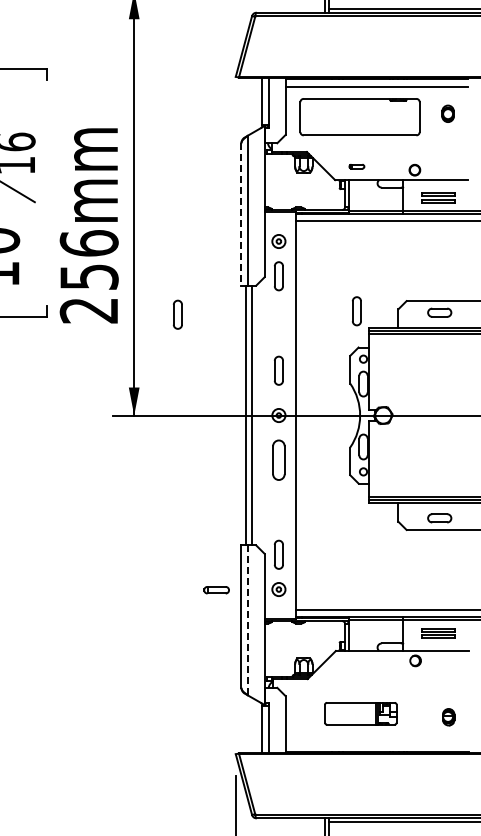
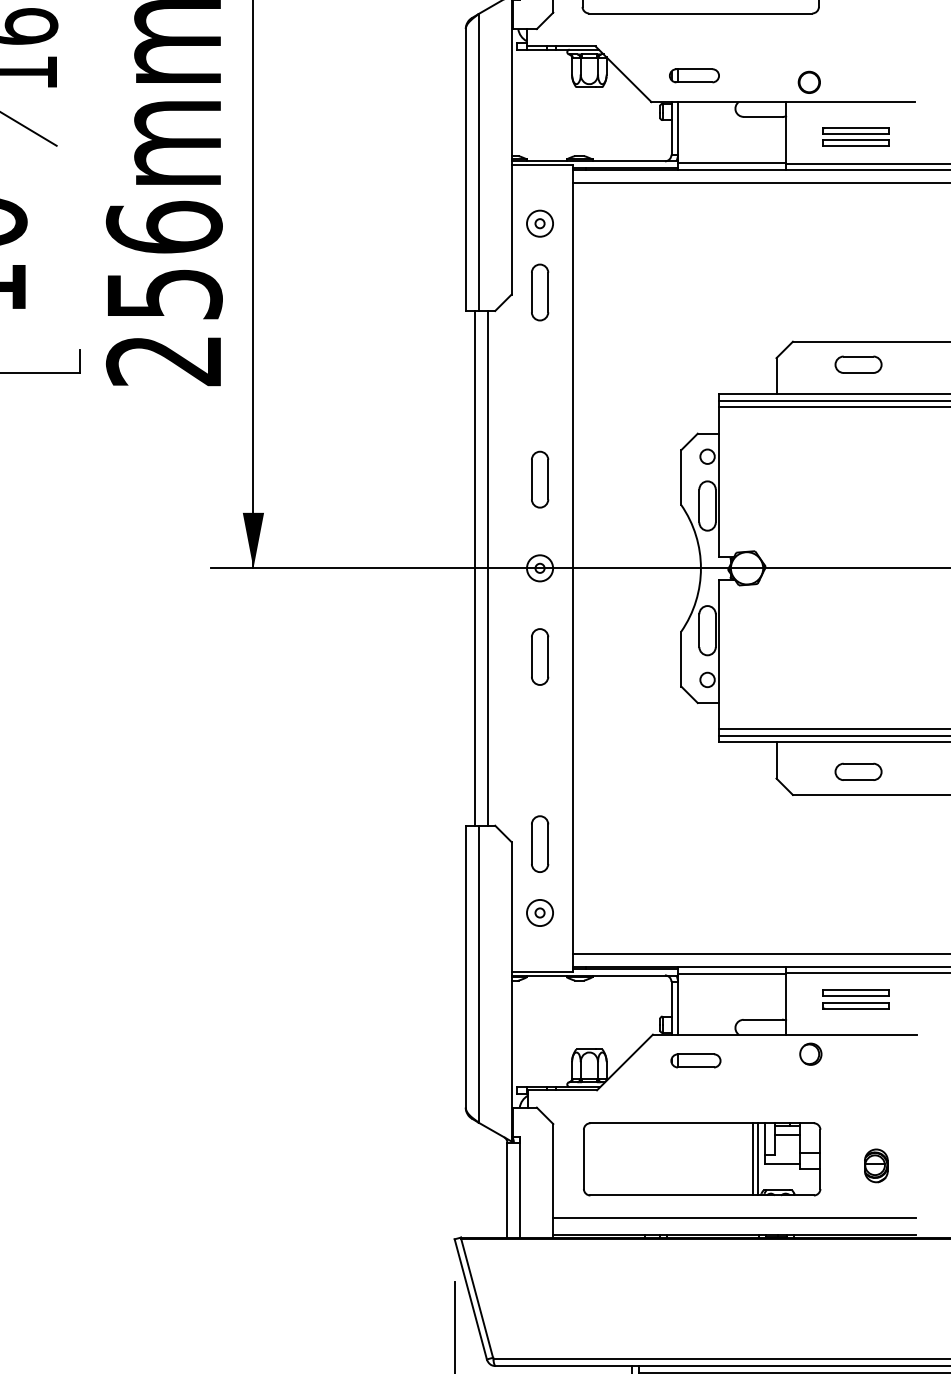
part: (356, 166) -> (693, 75), size x1.67
line: (241, 214) -> (465, 170), dashed -> solid
part: (356, 311) -> (693, 362), removed
part: (177, 314) -> (339, 368), removed
part: (278, 460) -> (539, 657), size x0.71
part: (216, 590) -> (695, 1061), moved
line: (248, 620) -> (479, 974), dashed -> solid
part: (360, 713) -> (701, 1158), size x1.67
line: (376, 743) -> (733, 1217), added

